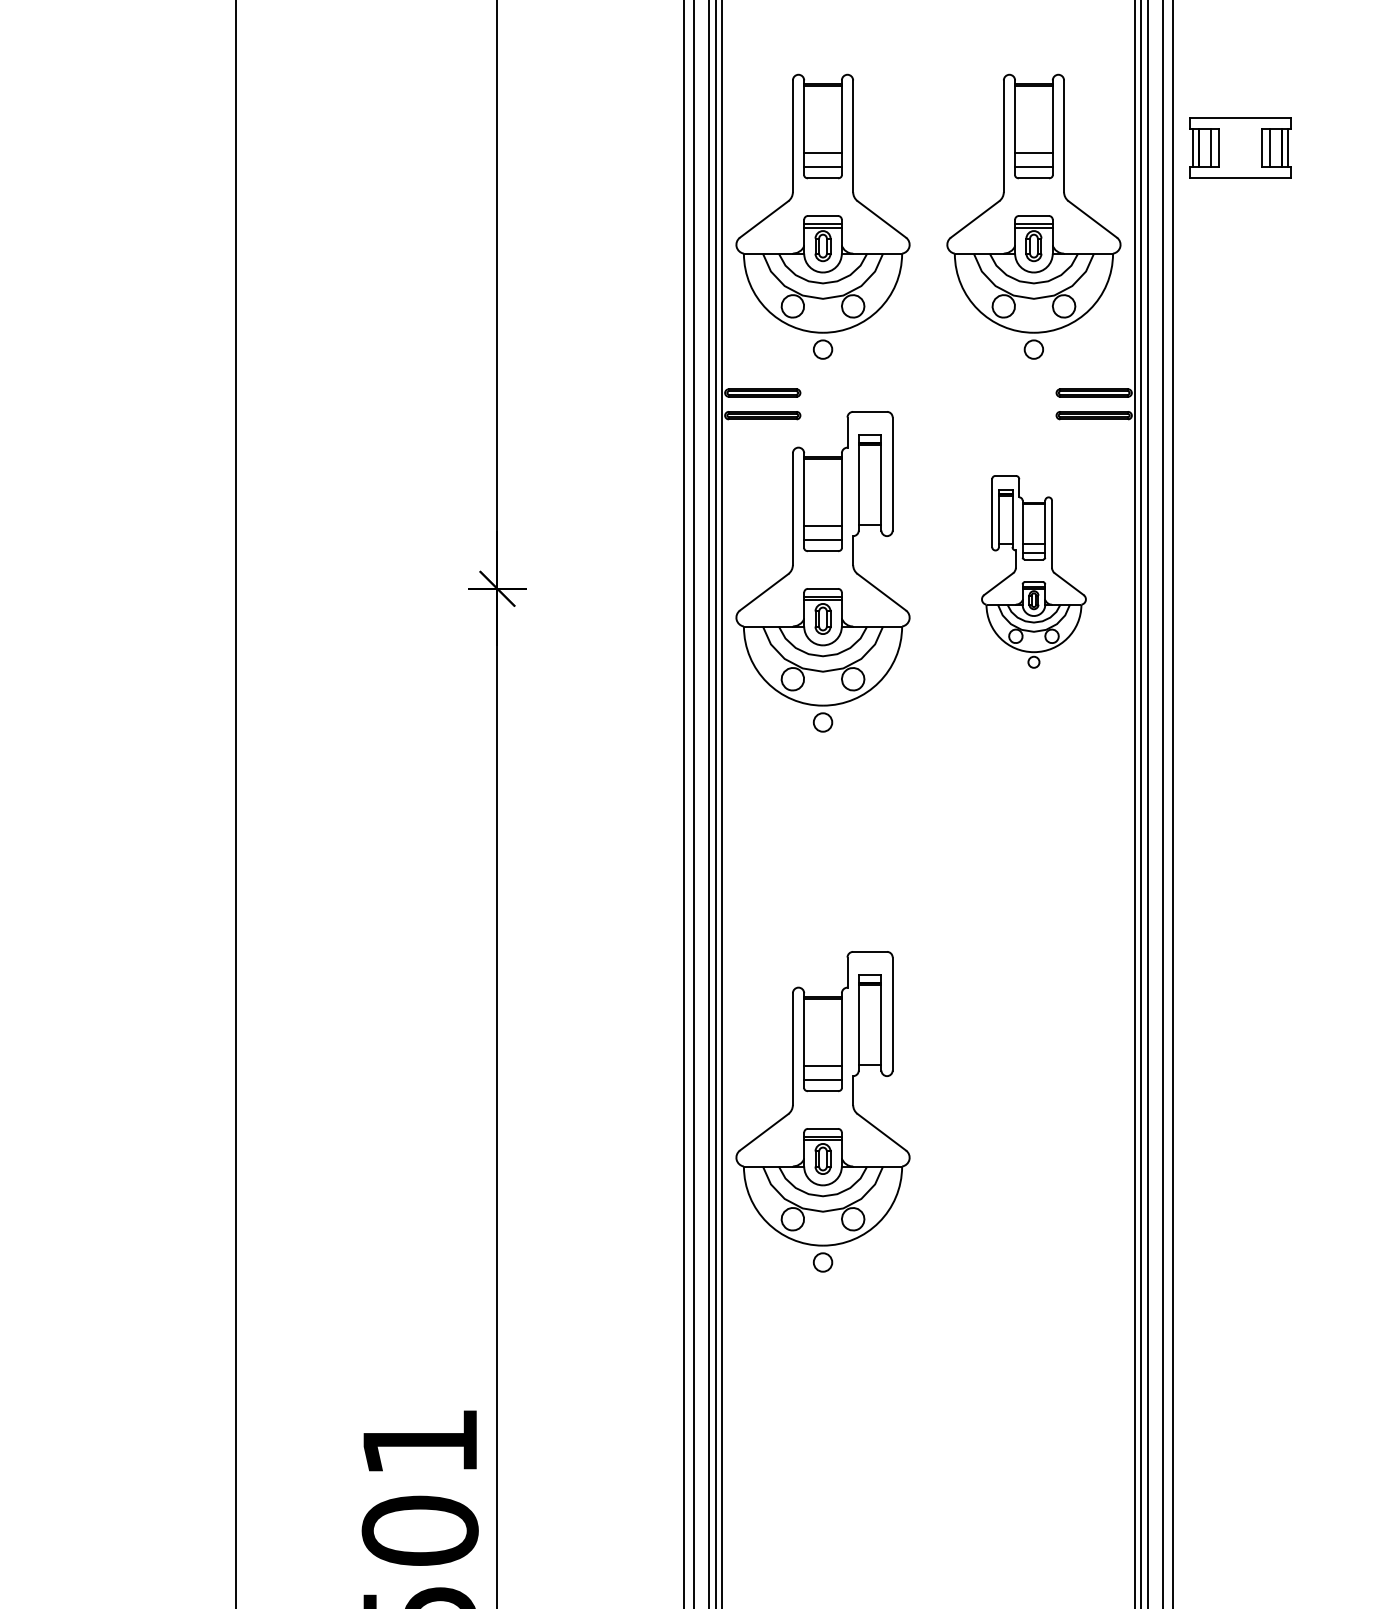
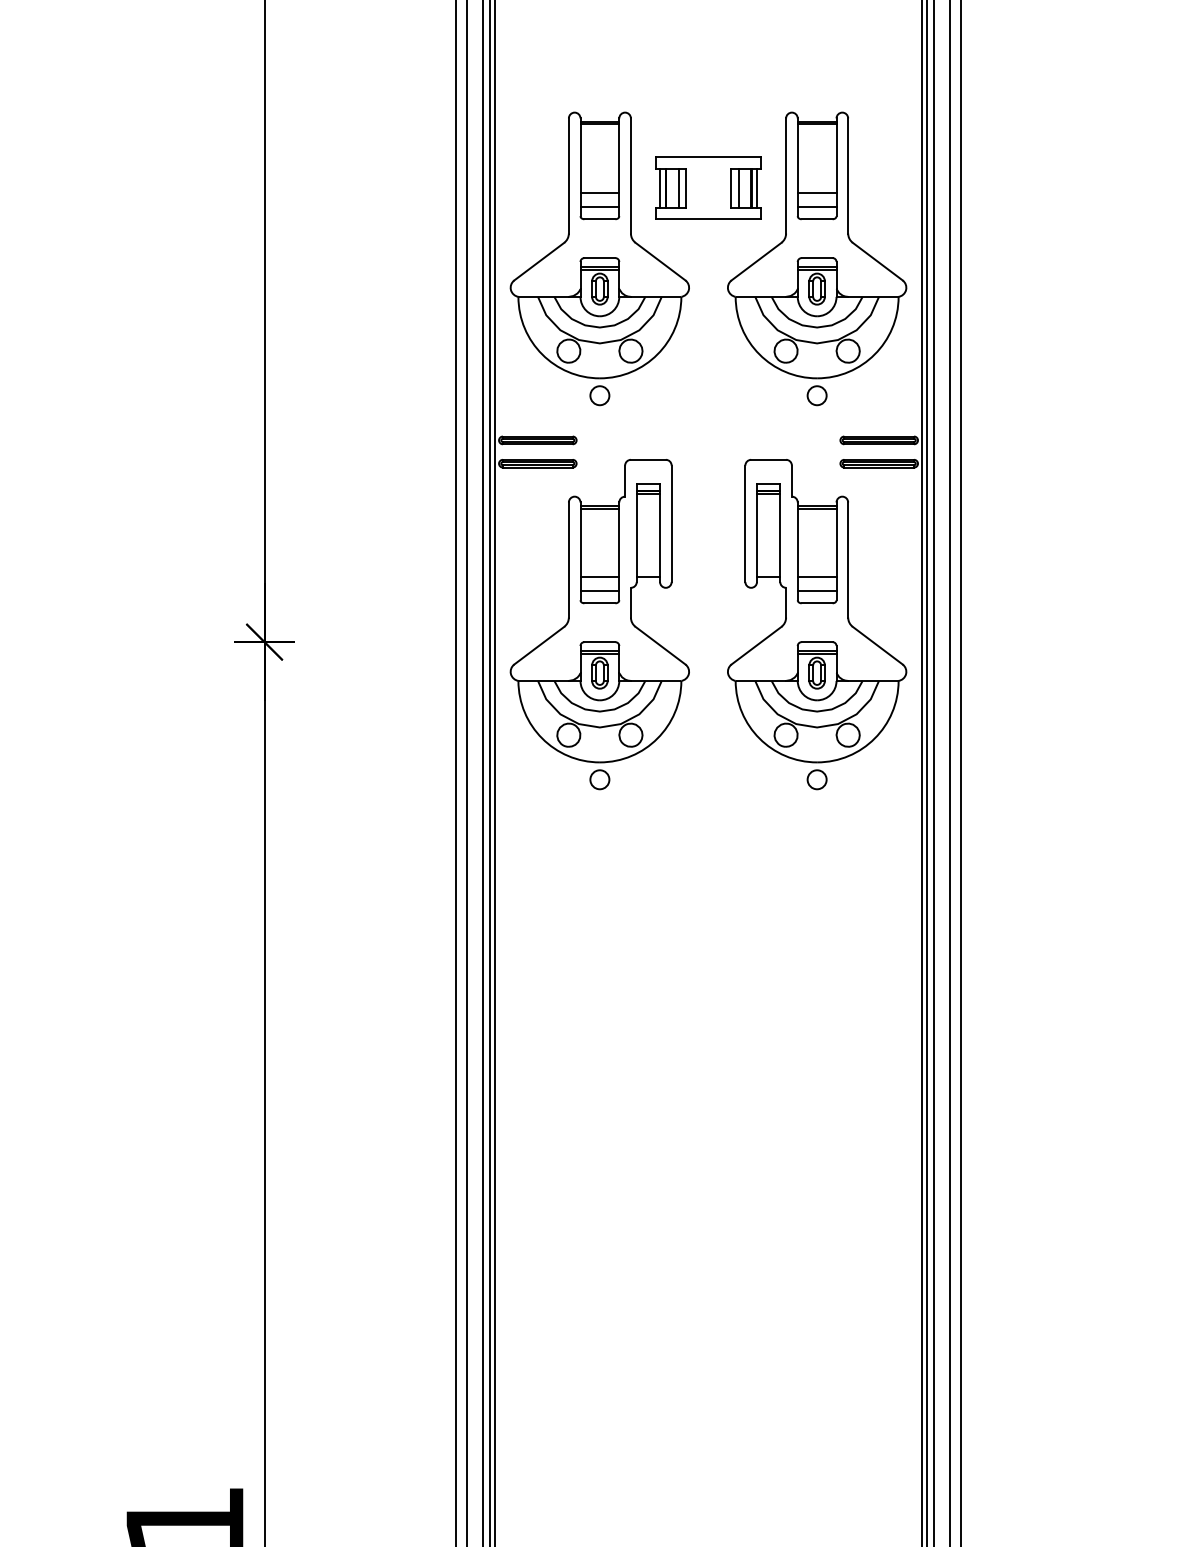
part: (1240, 147) -> (708, 187), moved
part: (1033, 571) -> (816, 624), size x1.67
part: (822, 1111) -> (599, 1180), removed

